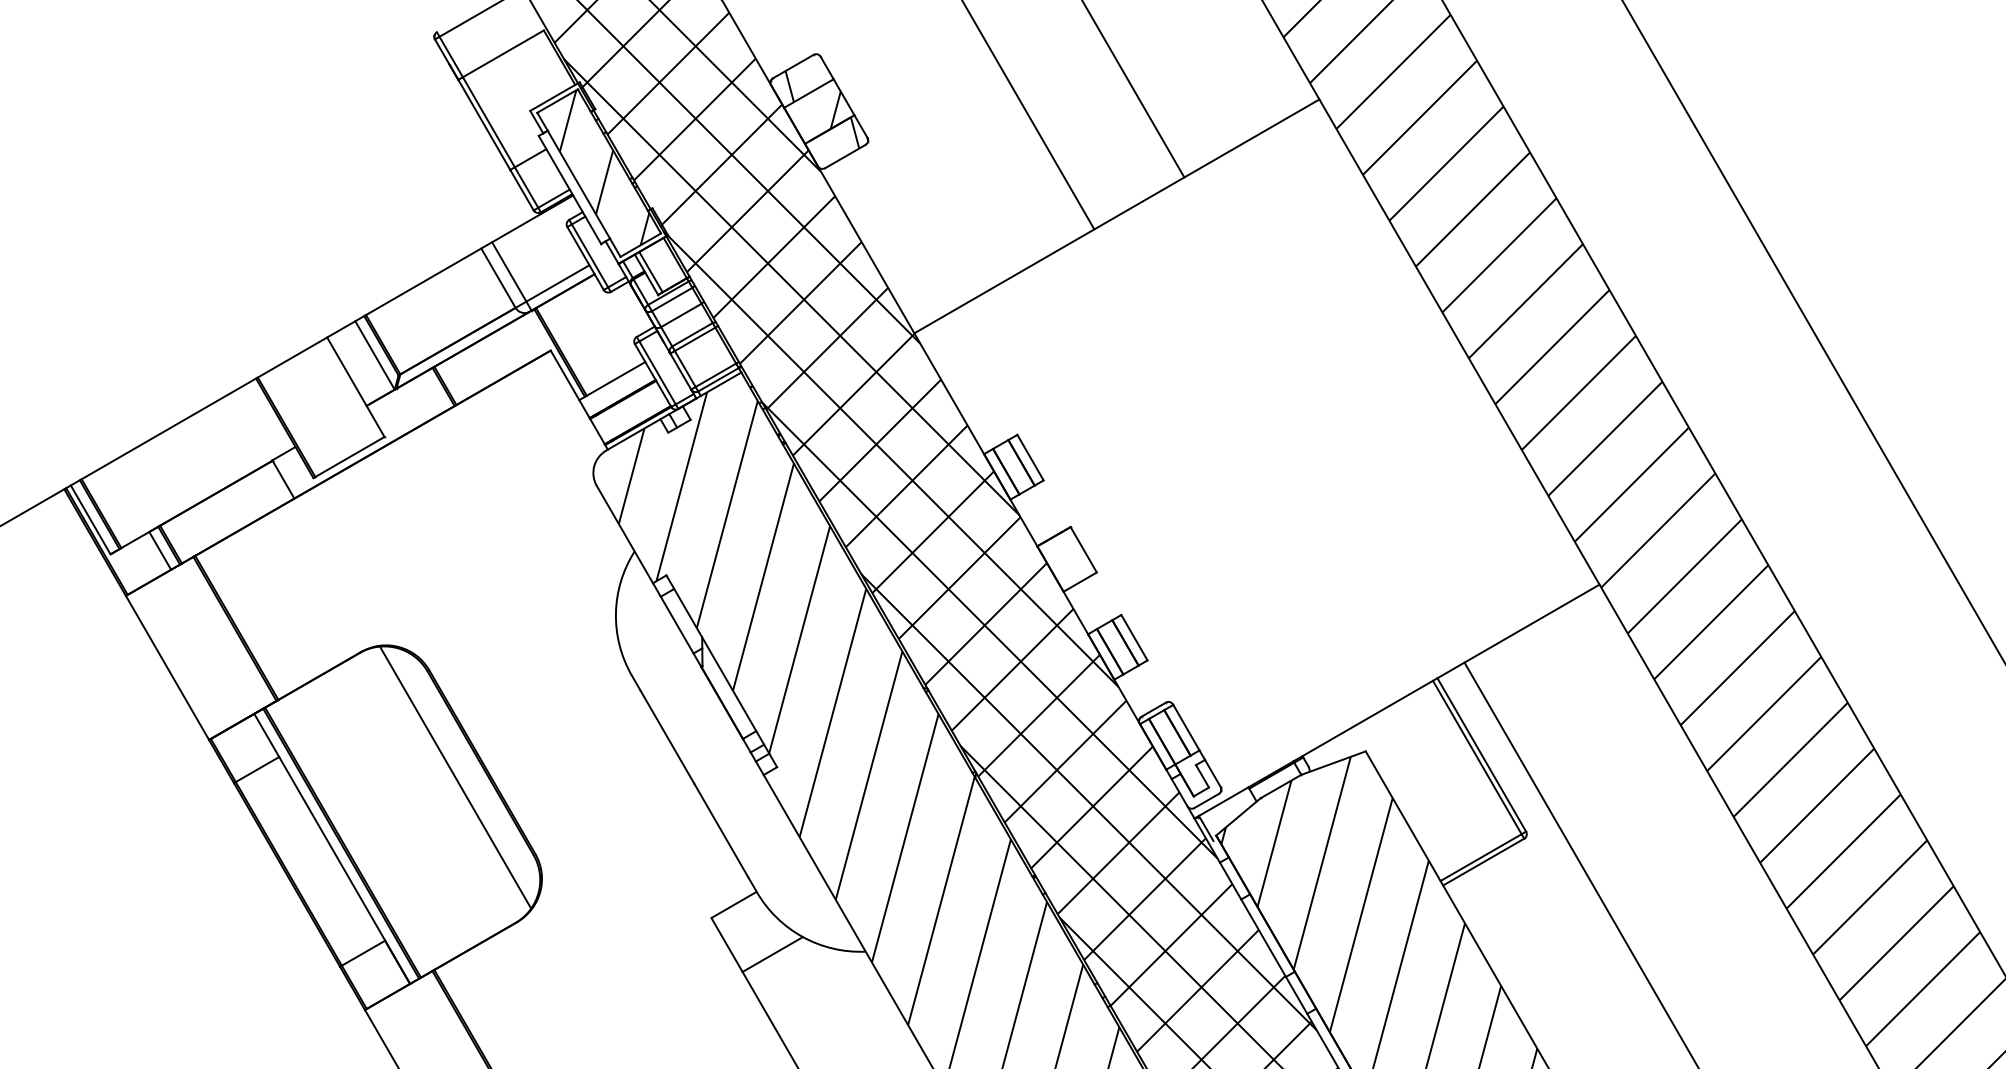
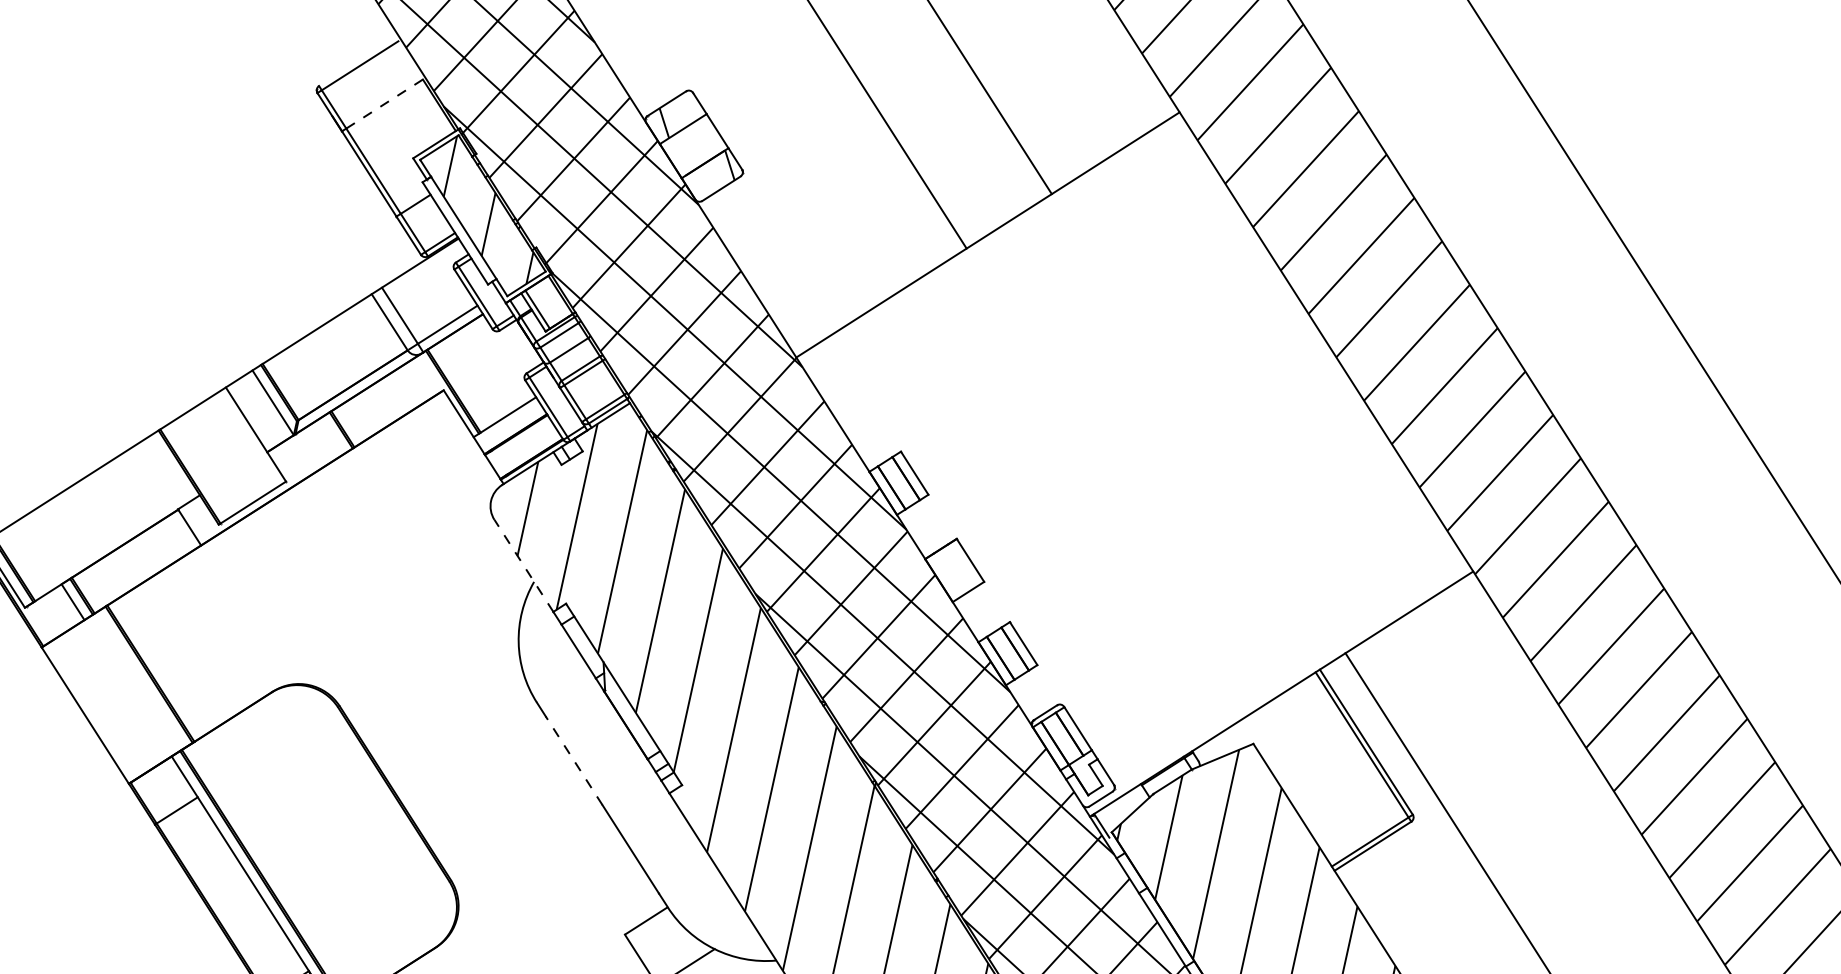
line: (503, 53) -> (384, 103), solid -> dashed
hatch: (835, 109) -> (709, 143), removed
line: (624, 534) -> (523, 565), solid -> dashed
line: (667, 736) -> (574, 760), solid -> dashed
line: (455, 777) -> (370, 809), removed

